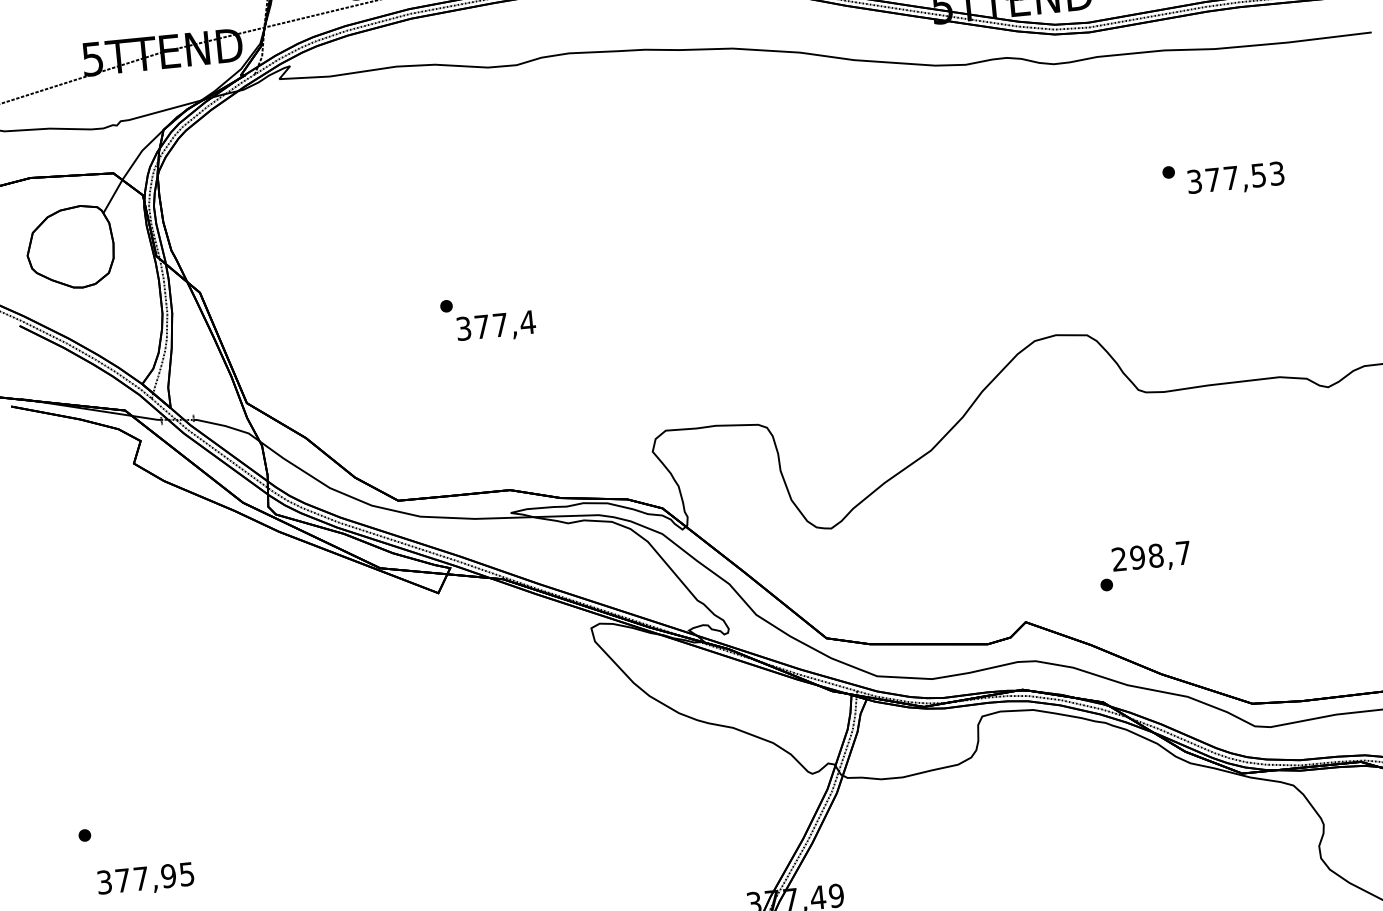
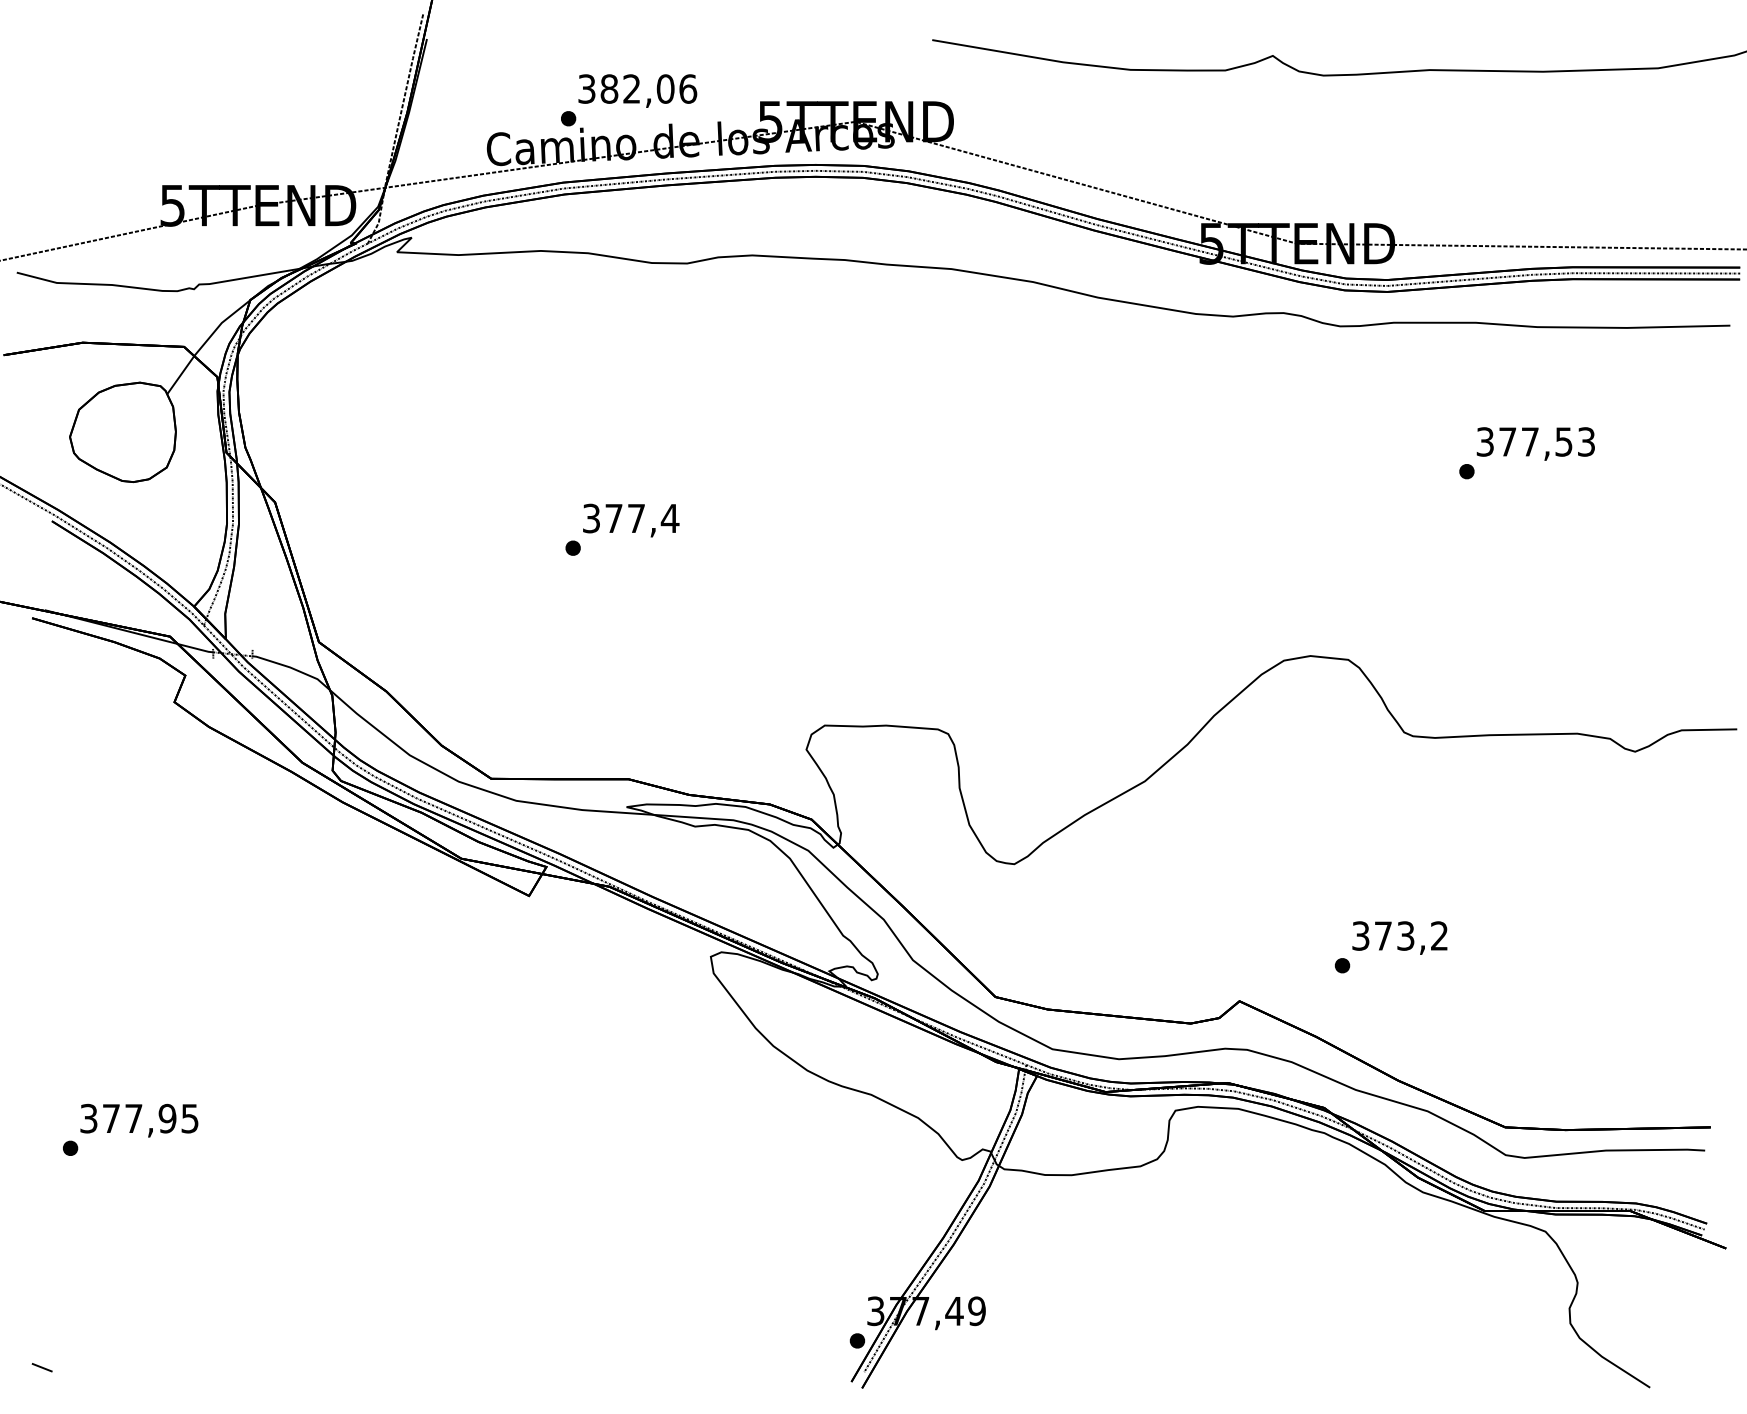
text: (1235, 178) -> (1535, 443), moved
text: (496, 327) -> (631, 520), moved
text: (1150, 555) -> (1399, 935), 298,7 -> 373,2
text: (145, 879) -> (139, 1120), moved

